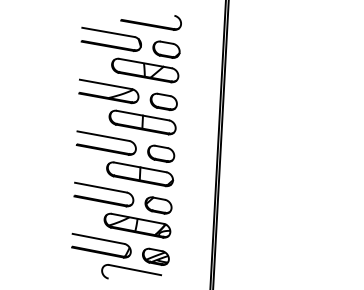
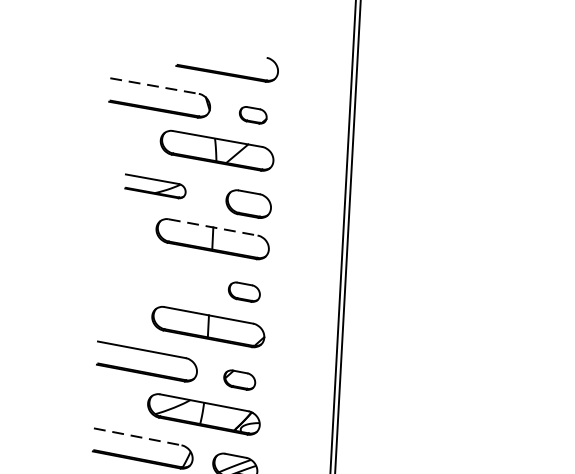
line: (108, 32) -> (154, 86), solid -> dashed
part: (166, 49) -> (253, 115), size x0.6
part: (108, 91) -> (154, 186), size x0.6
line: (142, 115) -> (212, 227), solid -> dashed
part: (105, 142) -> (149, 273), removed
part: (161, 153) -> (244, 291), size x0.7
part: (158, 205) -> (239, 380), size x0.7
line: (98, 238) -> (137, 436), solid -> dashed

